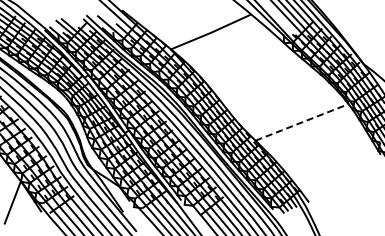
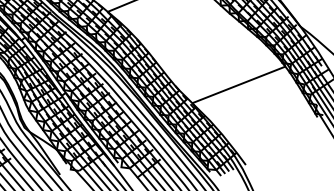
line: (302, 122) -> (239, 85), dashed -> solid

